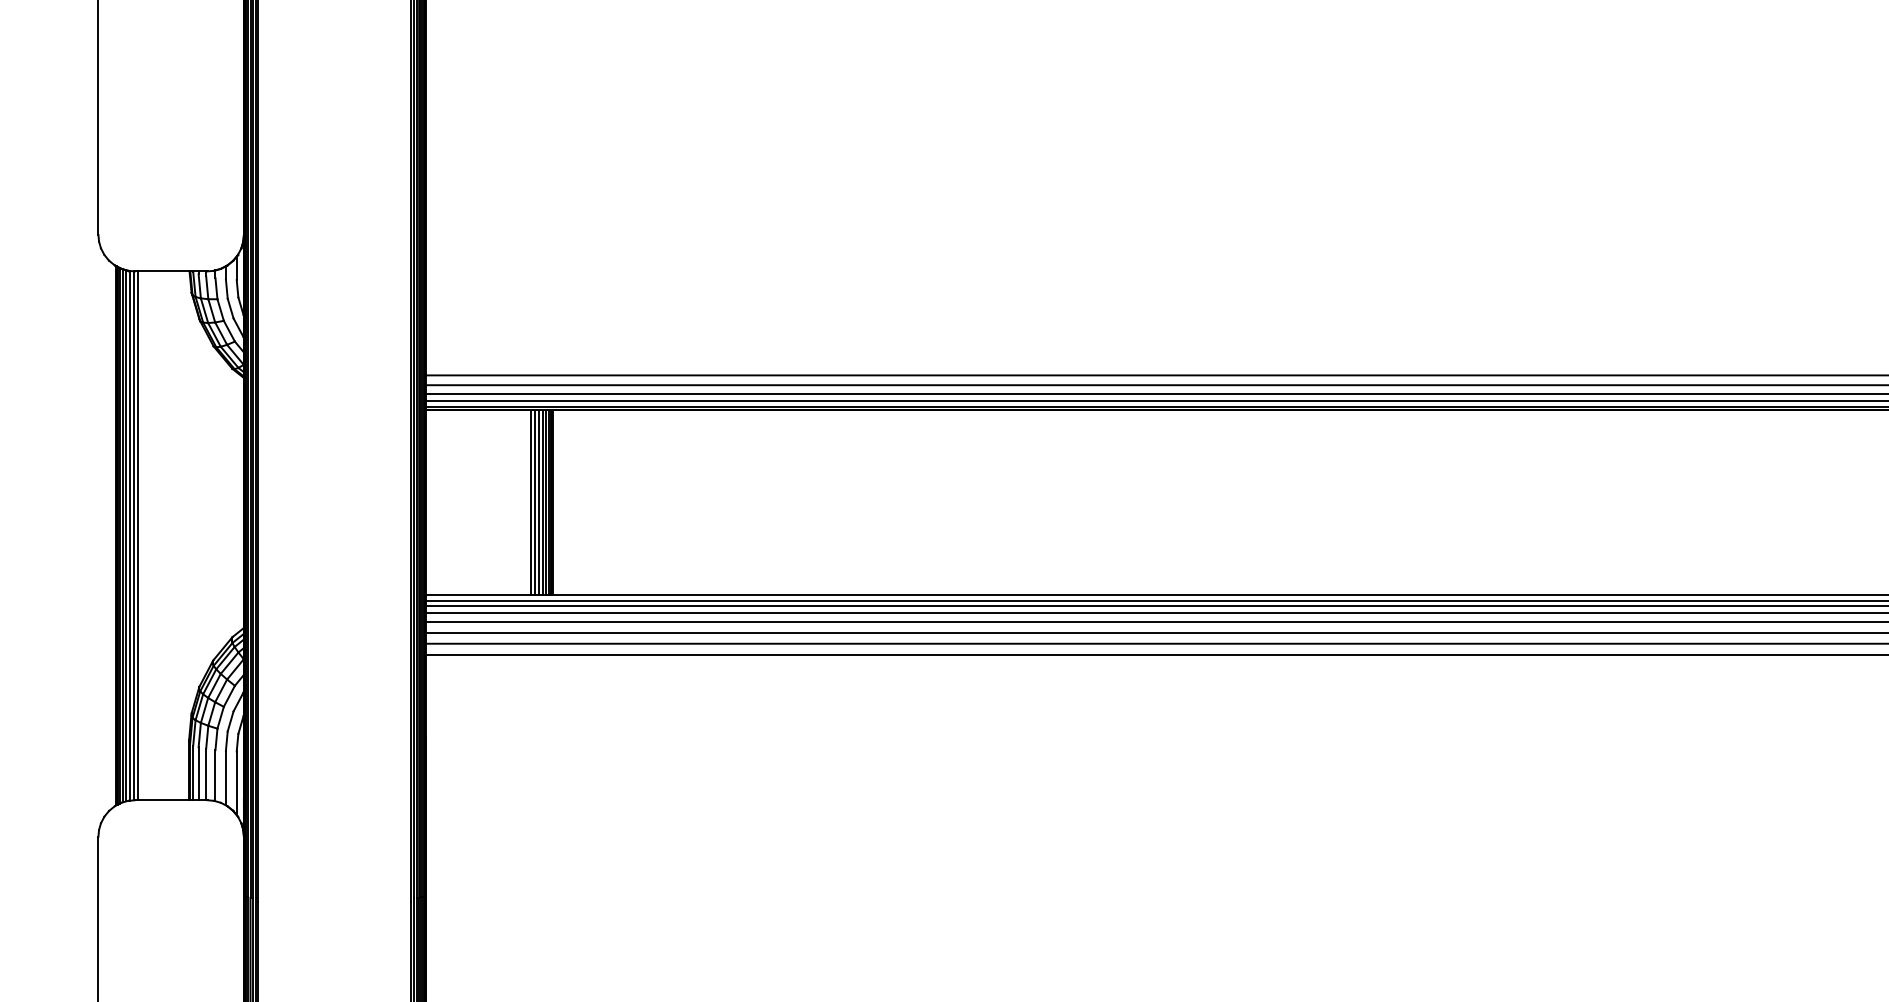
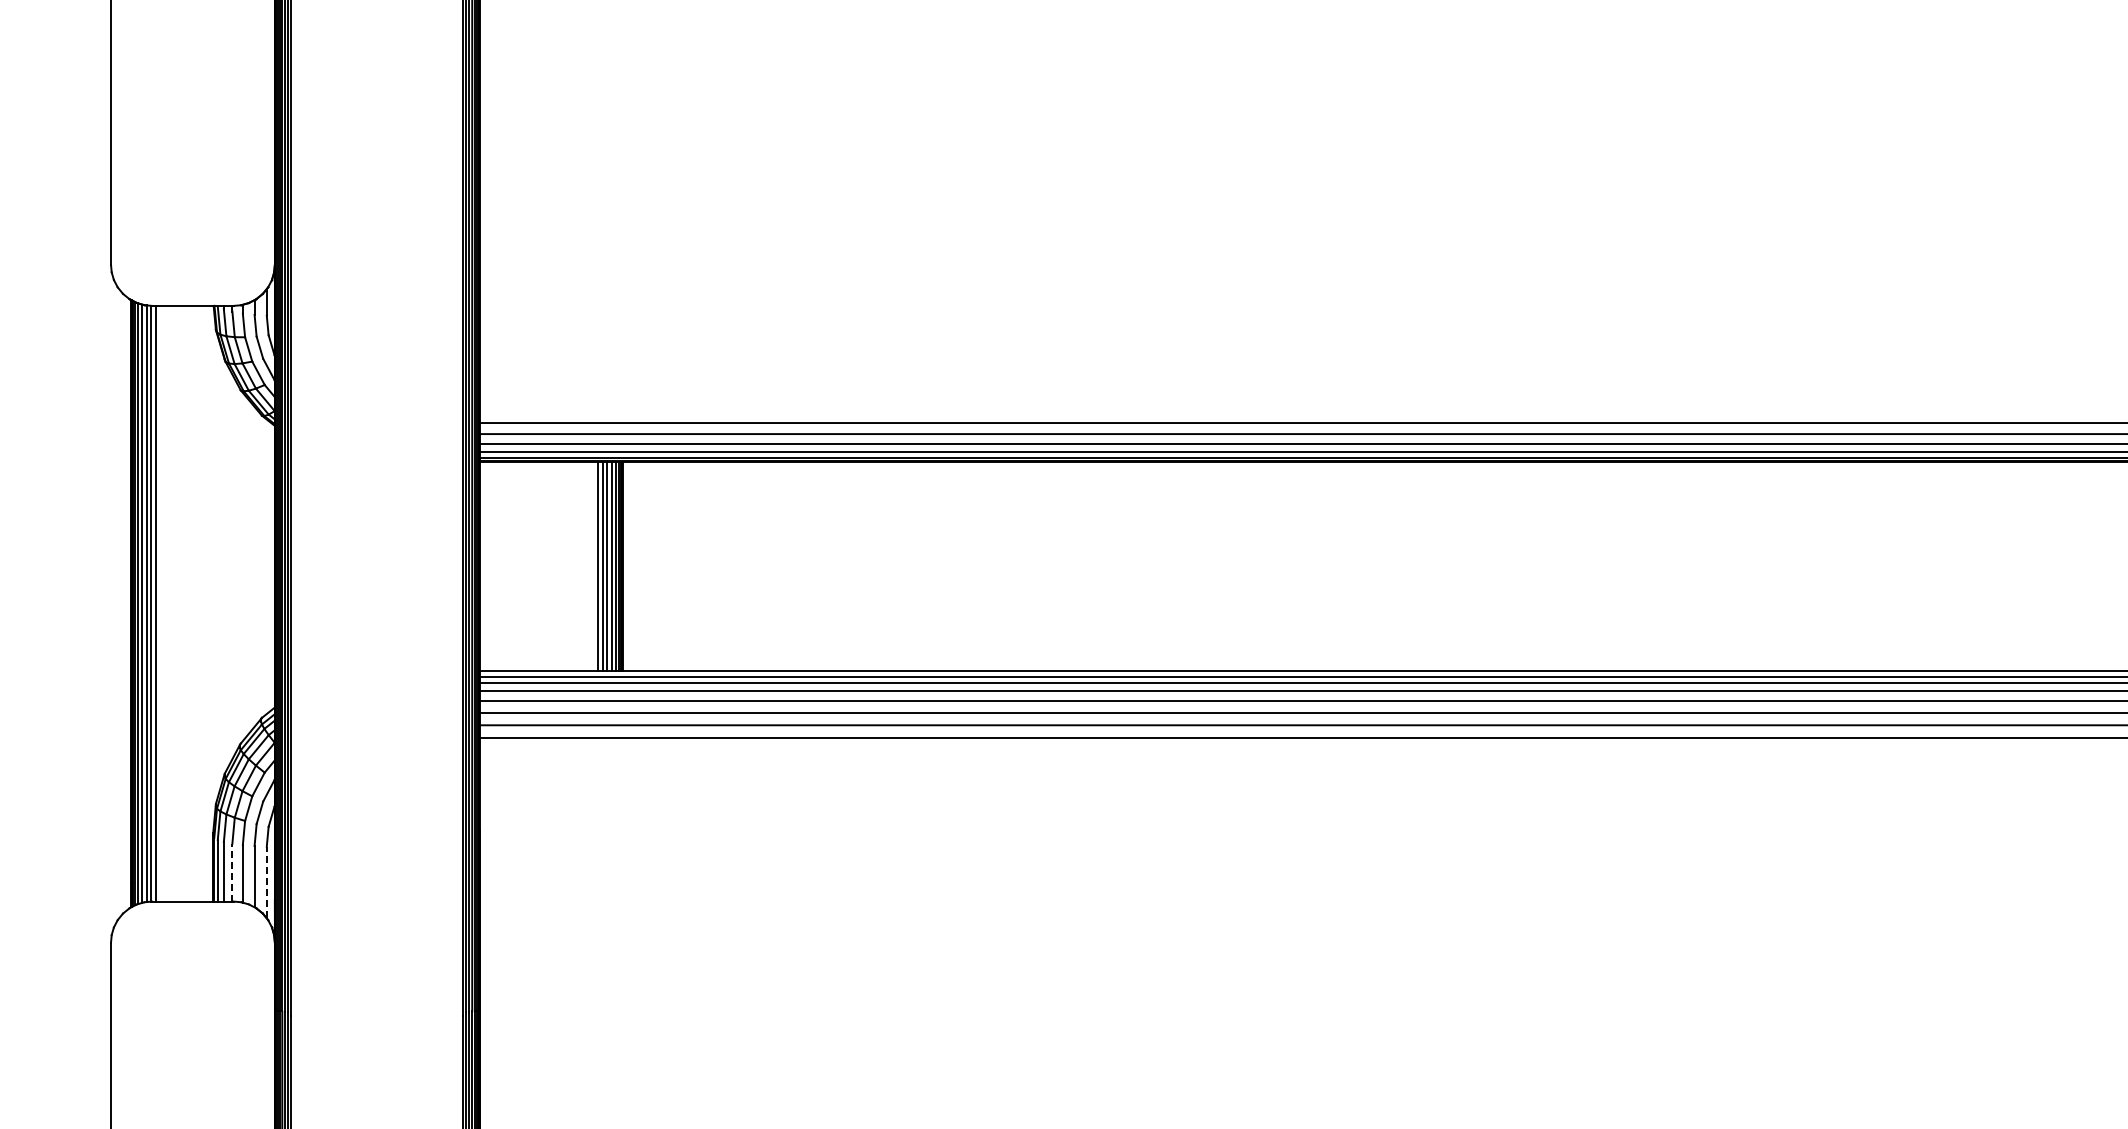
line: (206, 774) -> (232, 872), solid -> dashed
line: (236, 783) -> (266, 882), solid -> dashed

